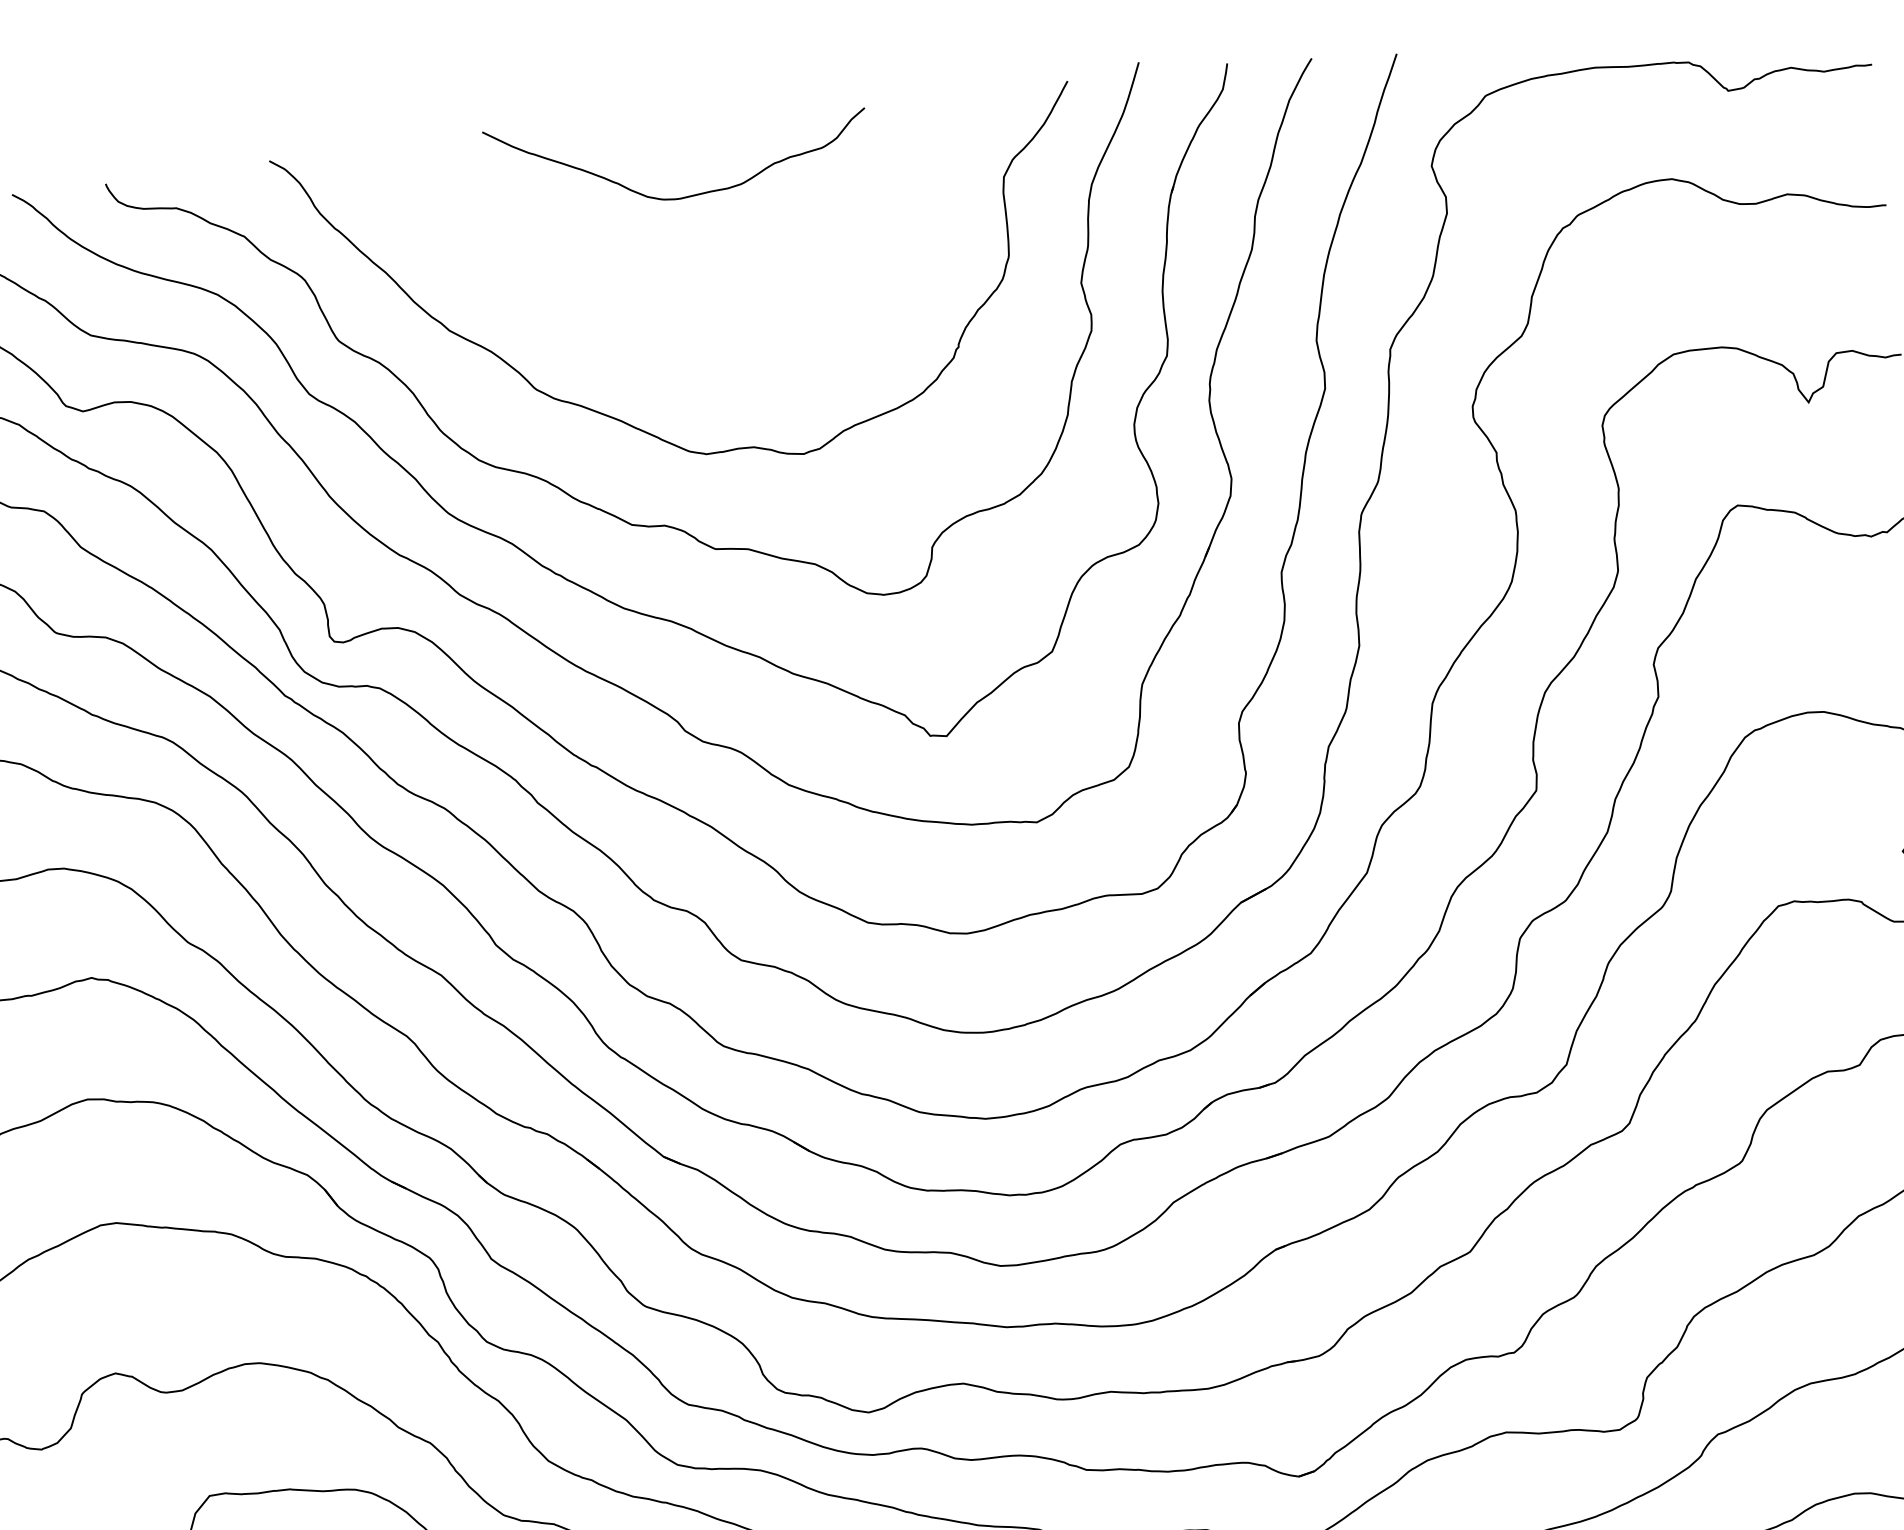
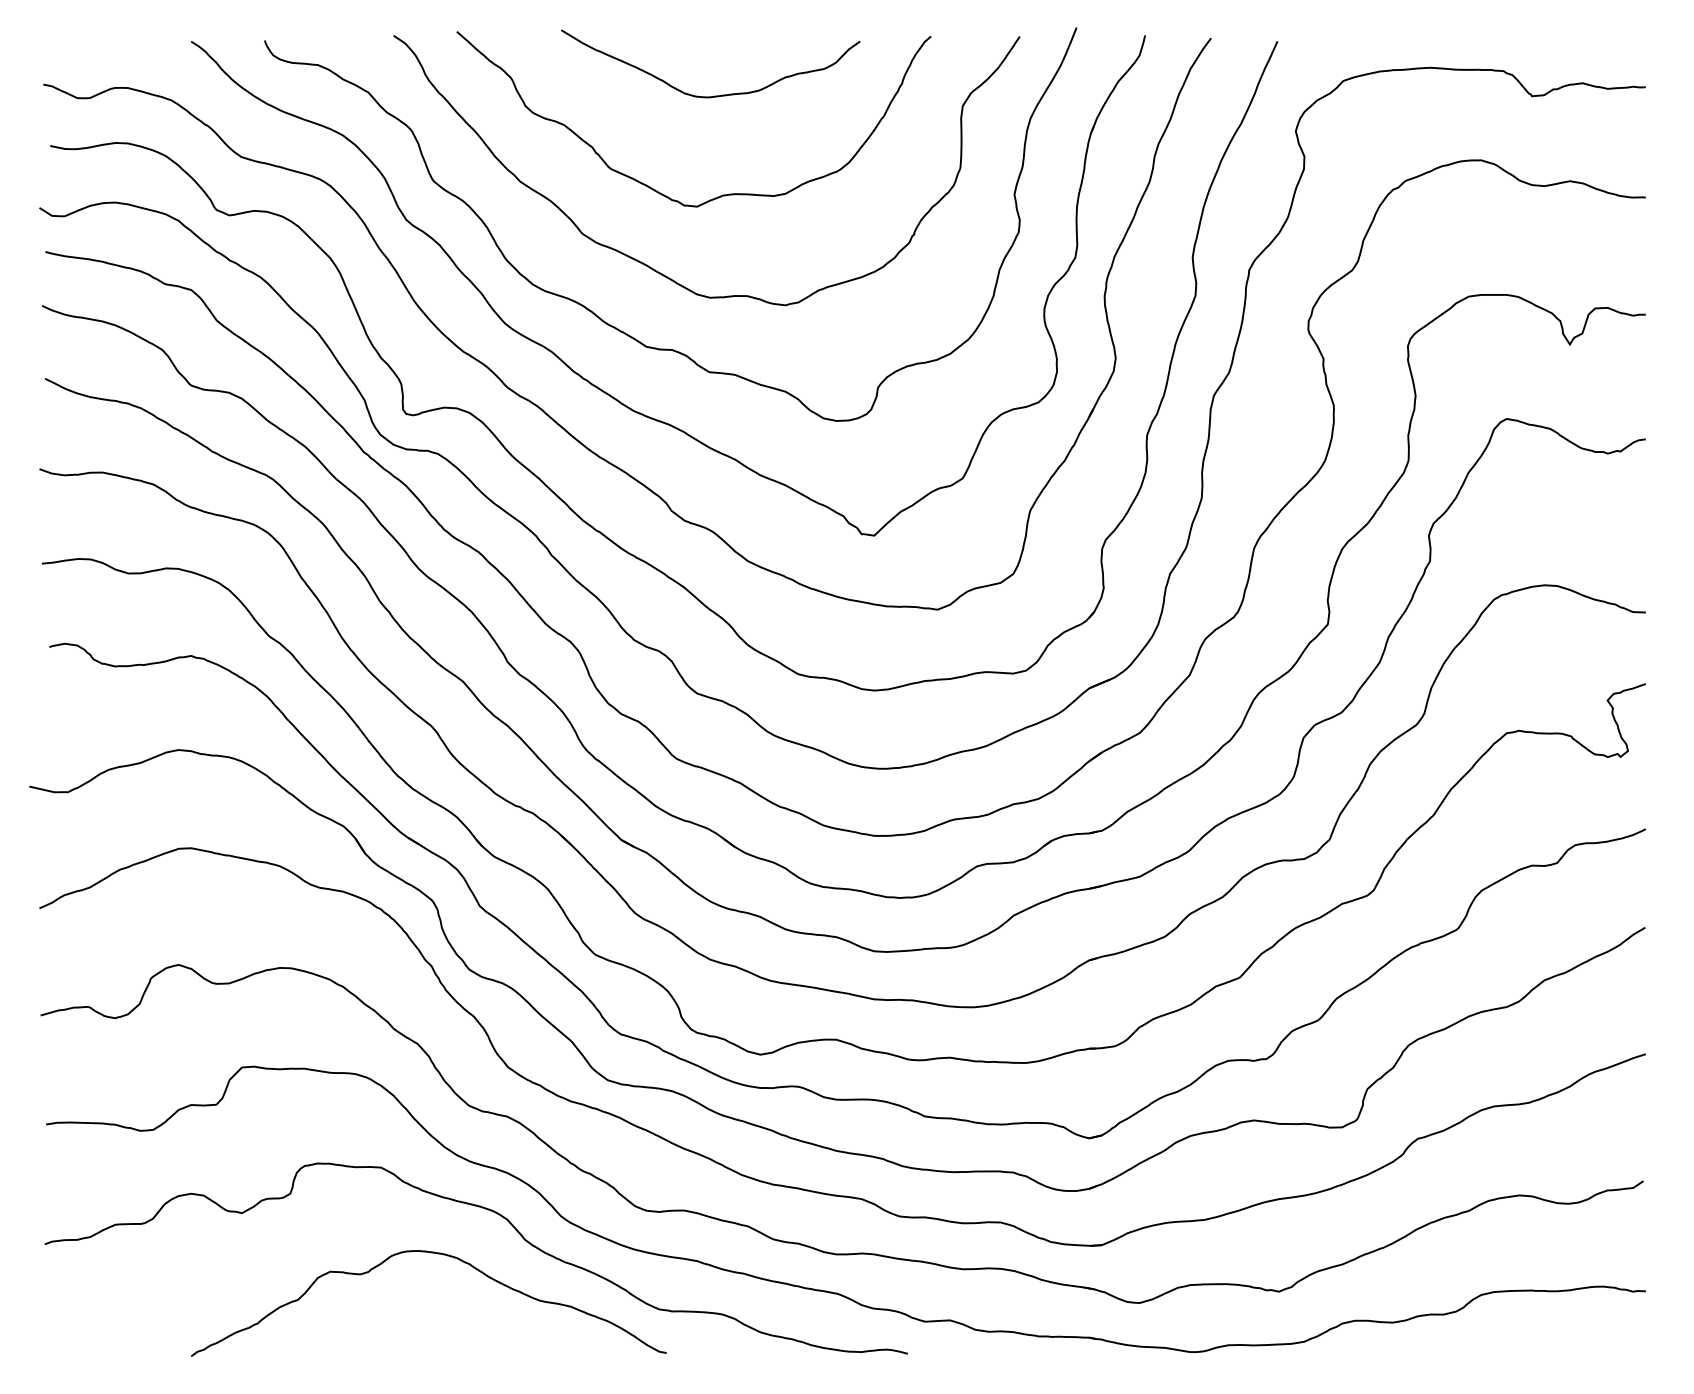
curve: (625, 324) -> (657, 190), added

